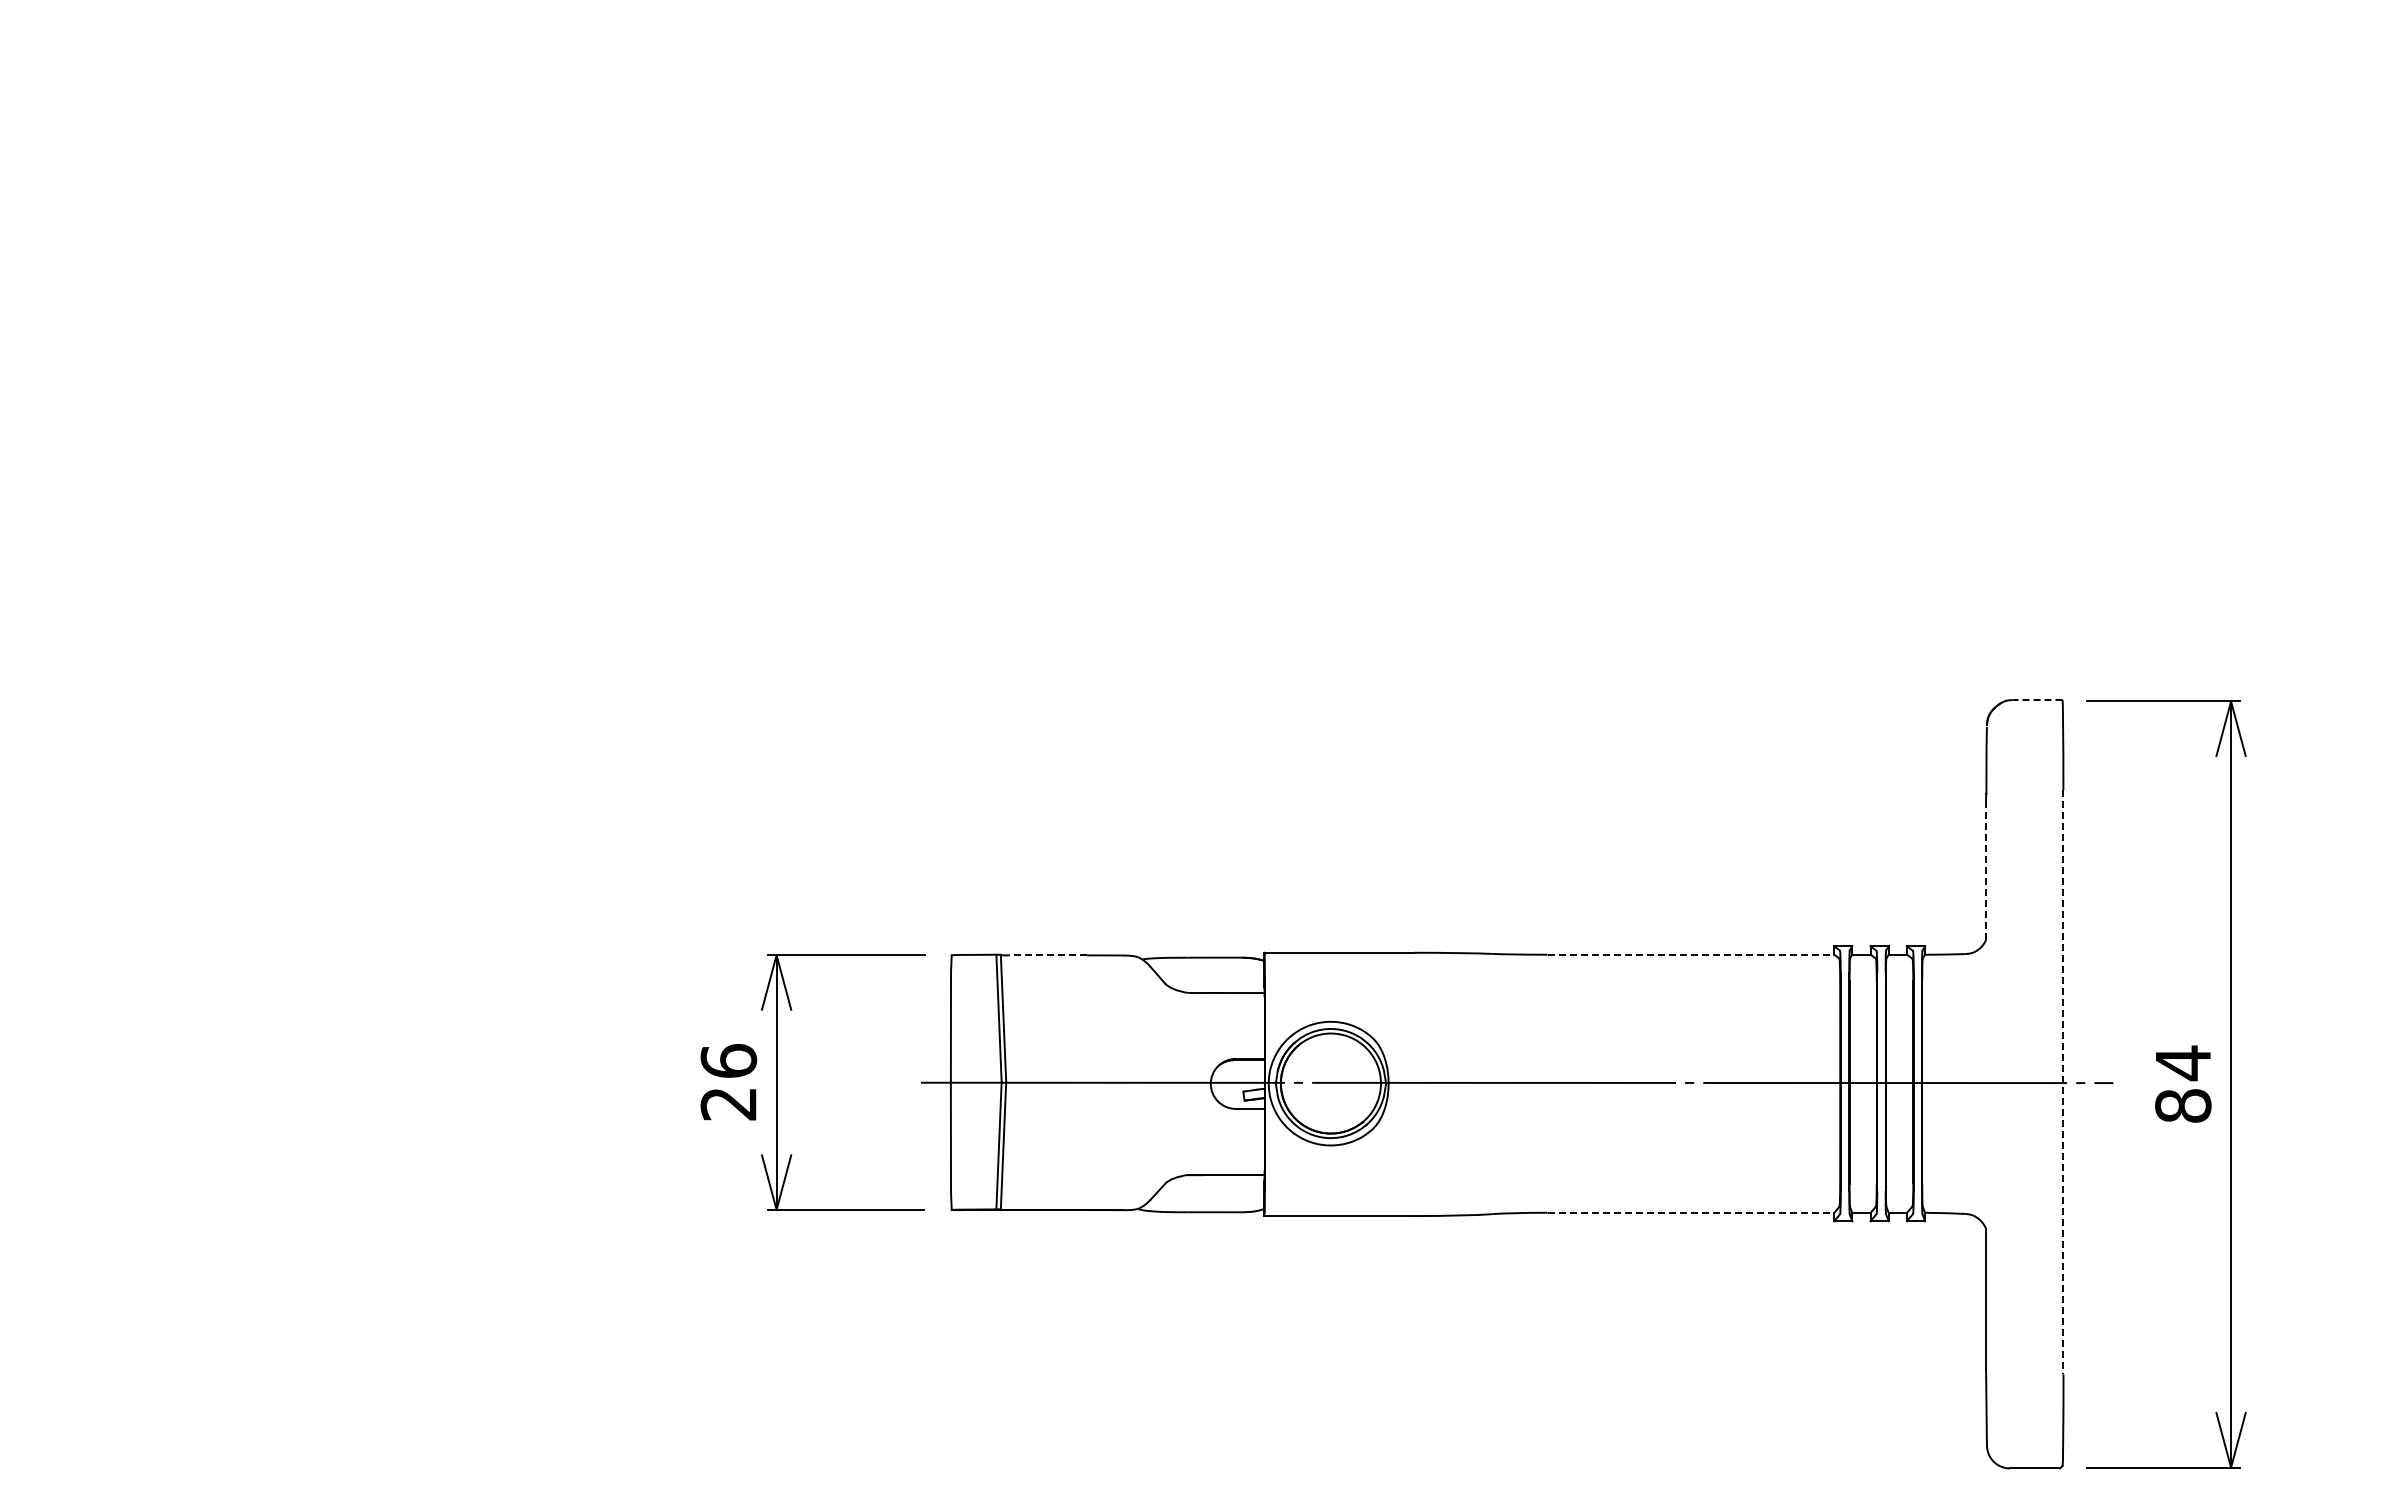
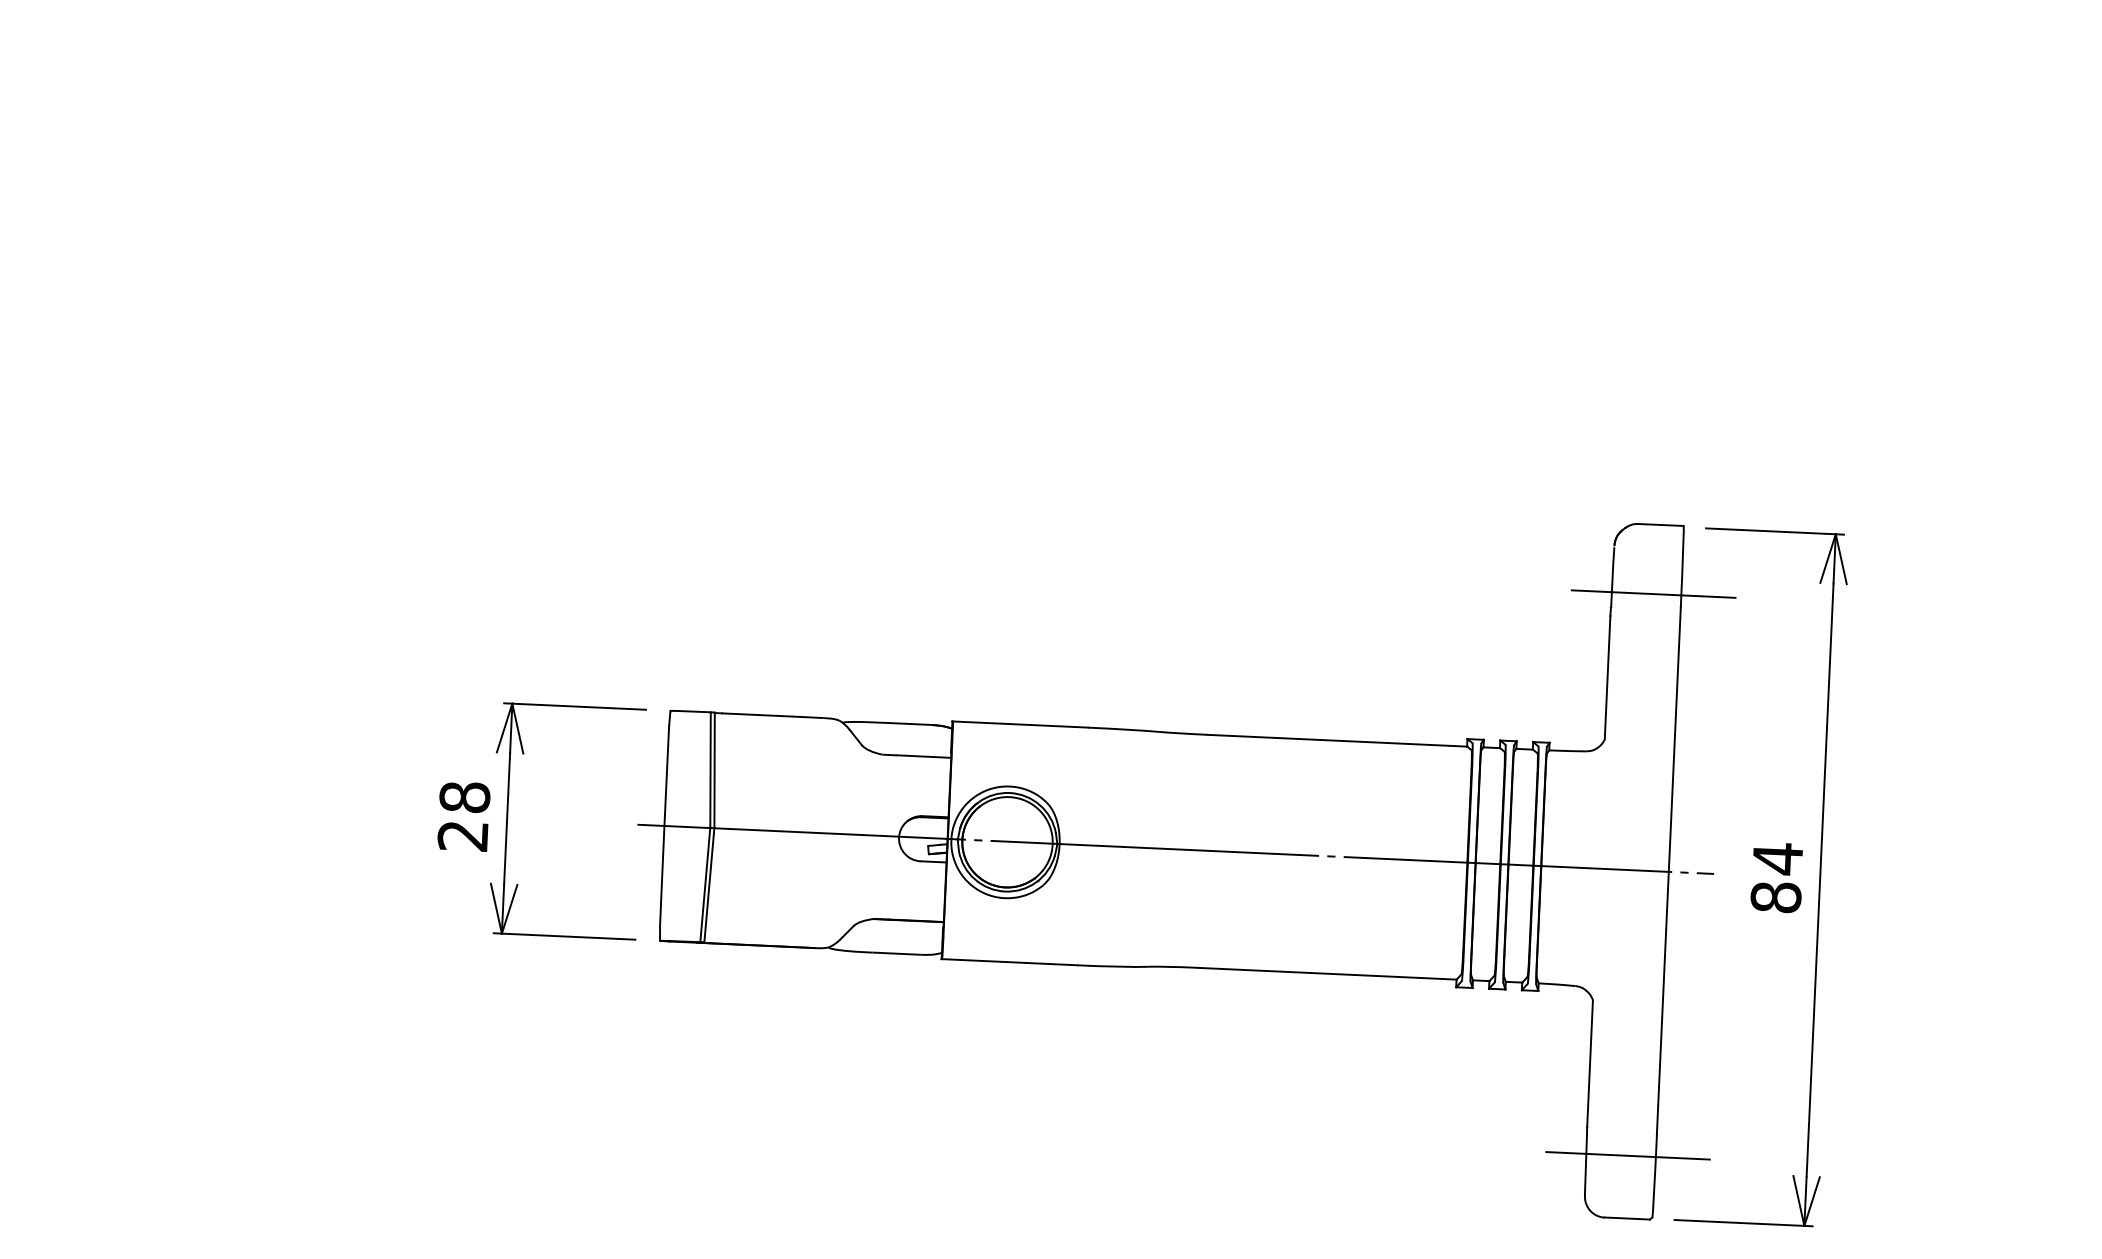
line: (2037, 700) -> (1661, 525), dashed -> solid
line: (2032, 776) -> (1653, 593), added
line: (1986, 870) -> (1608, 676), dashed -> solid
line: (1691, 954) -> (1338, 740), dashed -> solid
line: (1048, 955) -> (757, 715), dashed -> solid
text: (728, 1060) -> (464, 796), 26 -> 28
line: (2063, 1082) -> (1668, 871), dashed -> solid
line: (1691, 1212) -> (1327, 973), dashed -> solid
line: (2032, 1398) -> (1627, 1155), added

